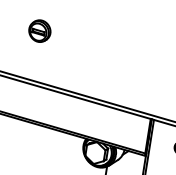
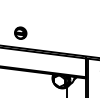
part: (39, 29) -> (20, 32), moved

